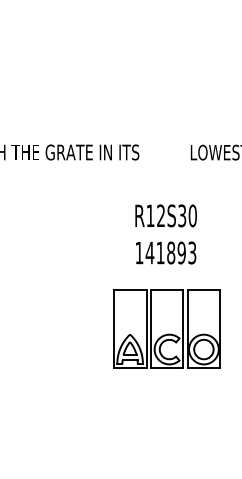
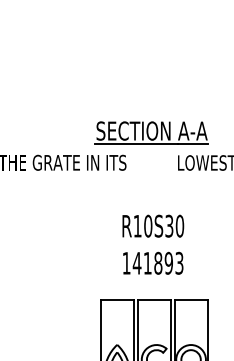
part: (164, 122) -> (151, 132), added
text: (161, 215) -> (148, 225), R12S30 -> R10S30

